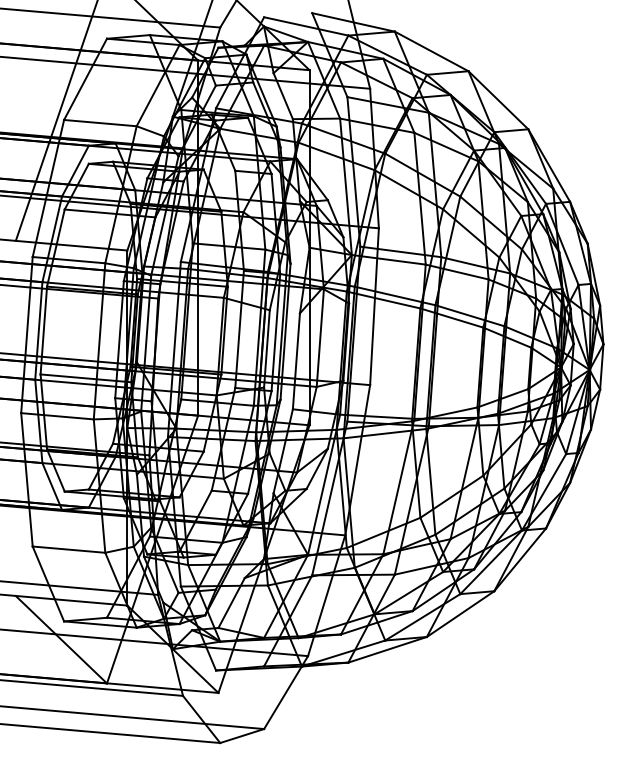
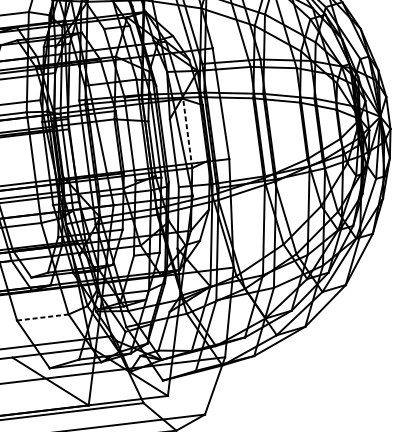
line: (320, 338) -> (187, 133), solid -> dashed
line: (69, 549) -> (43, 317), solid -> dashed

